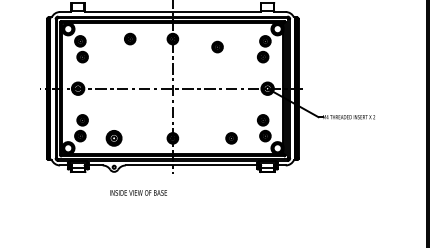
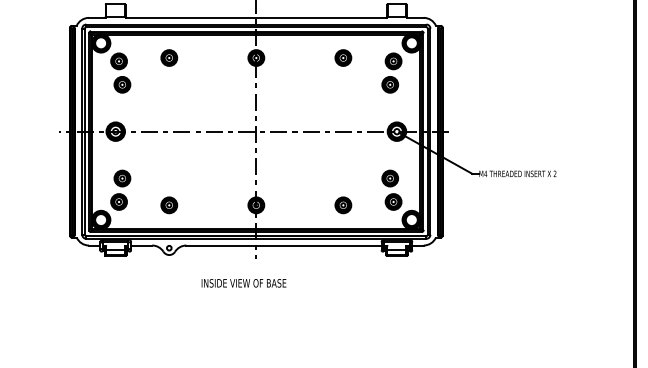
part: (130, 38) -> (169, 57), moved
part: (217, 46) -> (343, 57), moved
part: (114, 138) -> (169, 205), size x0.71
text: (138, 192) -> (243, 282), moved

